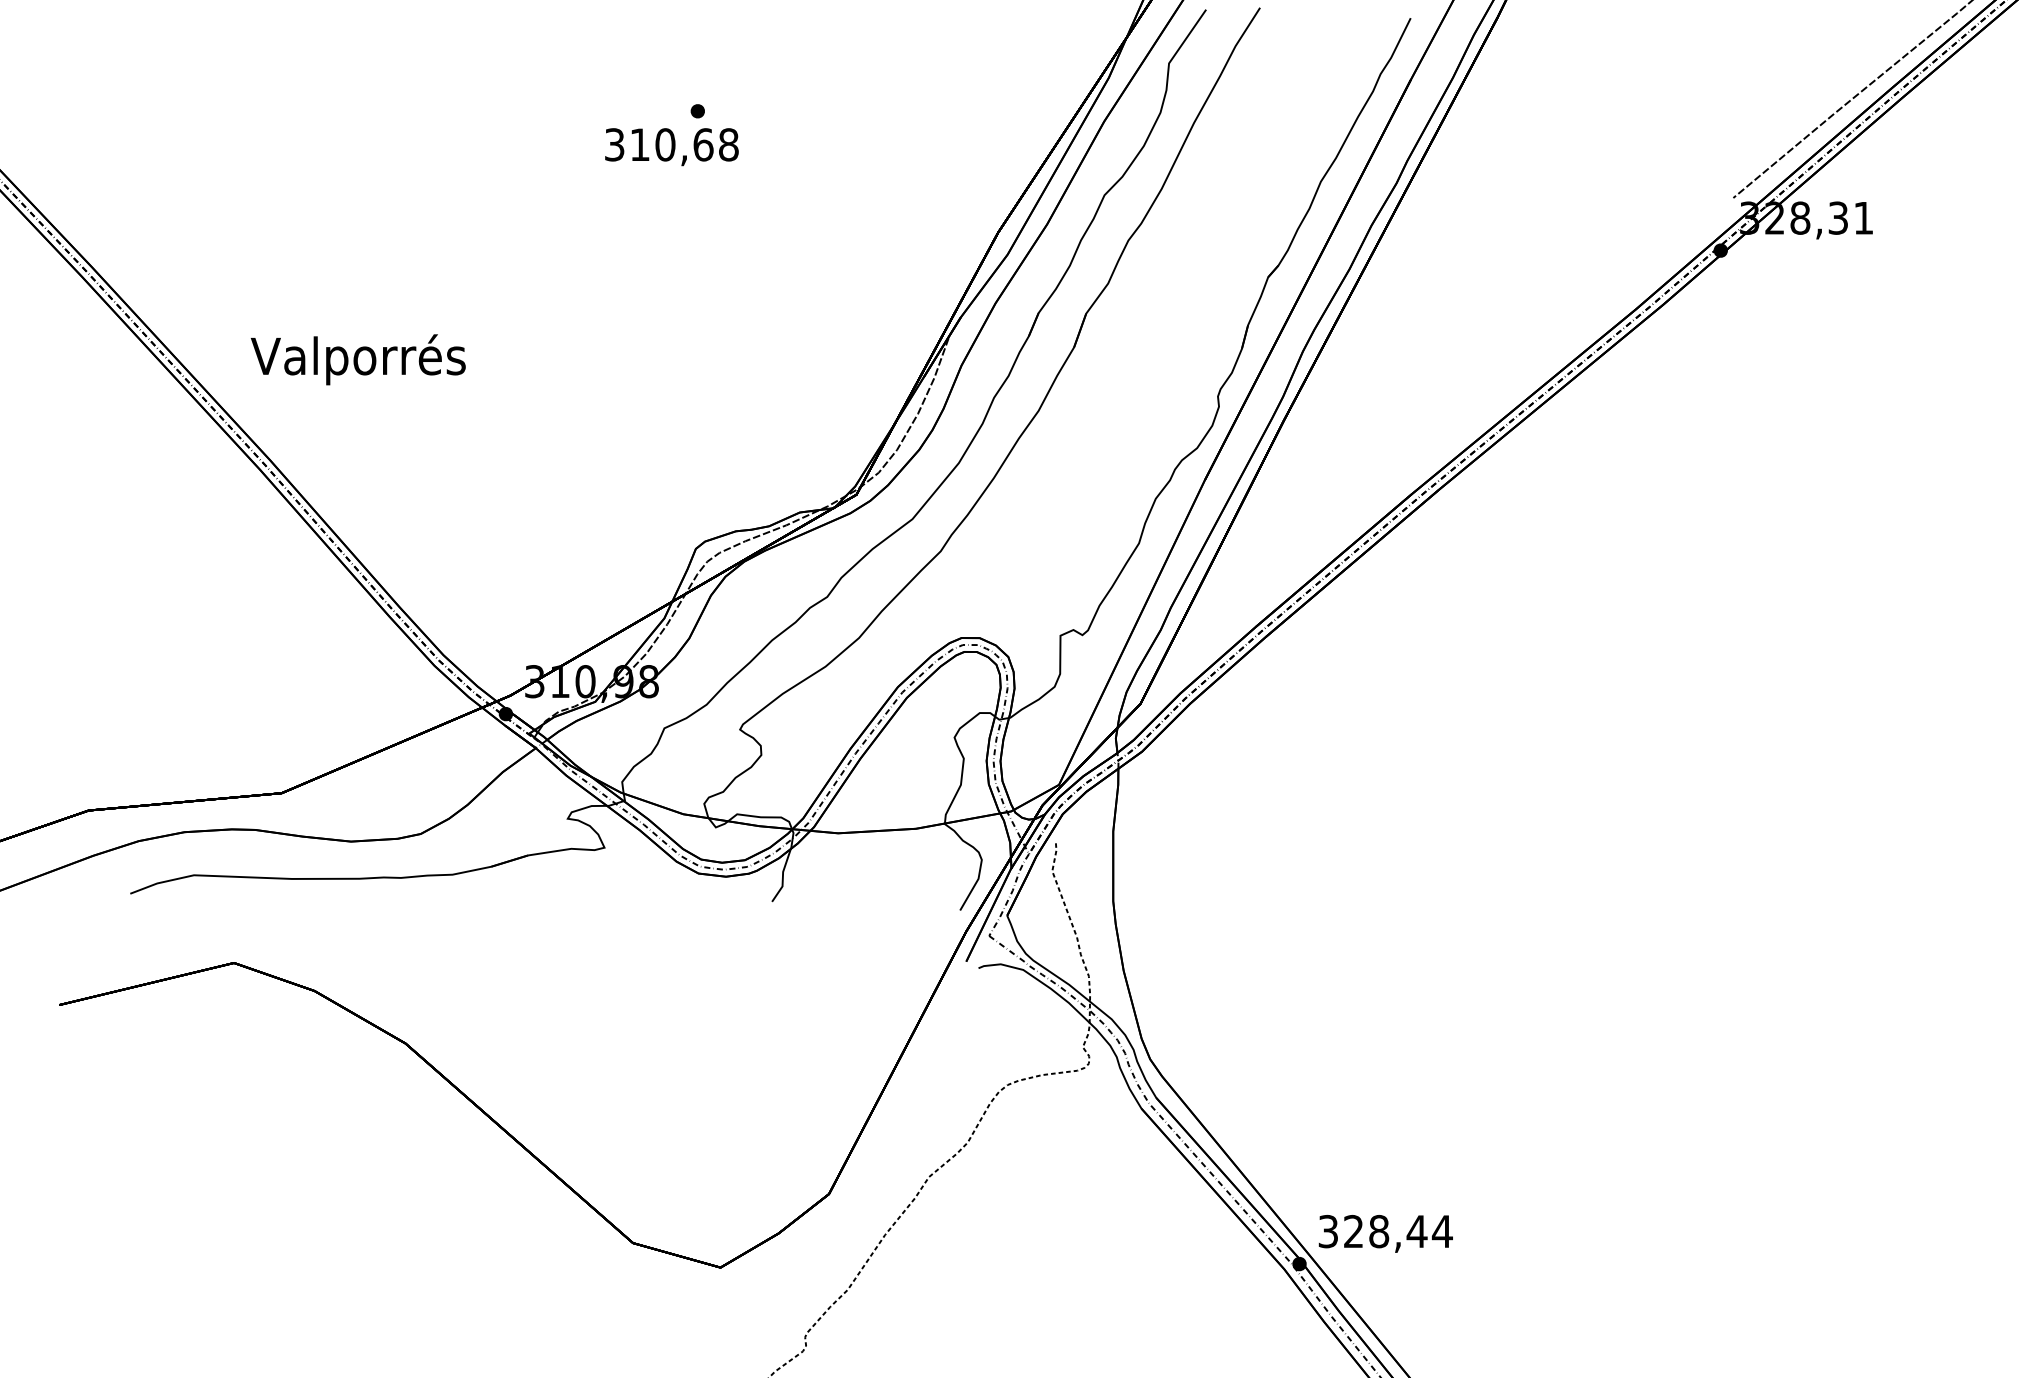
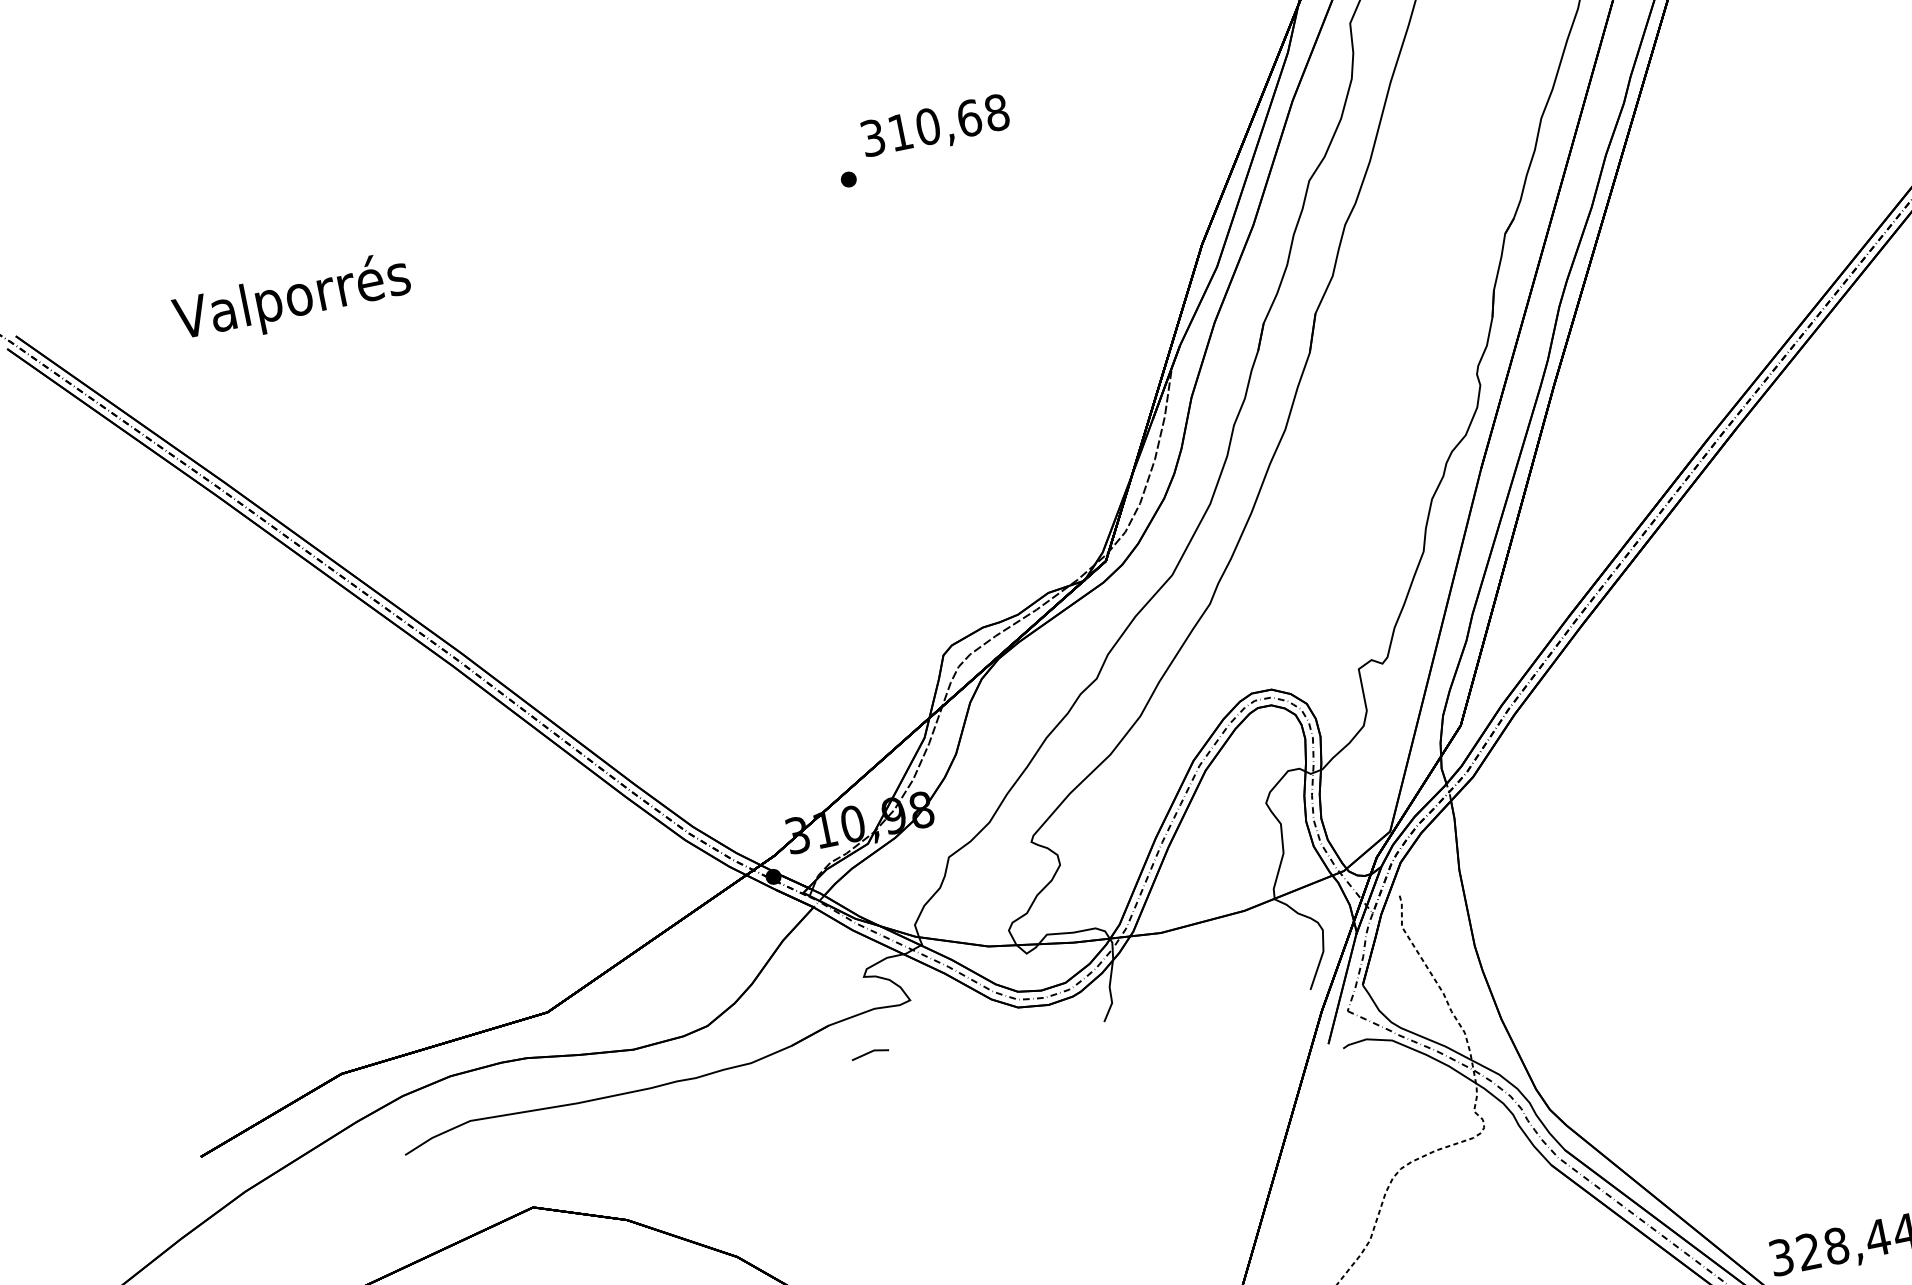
text: (671, 147) -> (935, 128), moved
text: (357, 359) -> (291, 300), moved
line: (559, 887) -> (870, 1053), added

